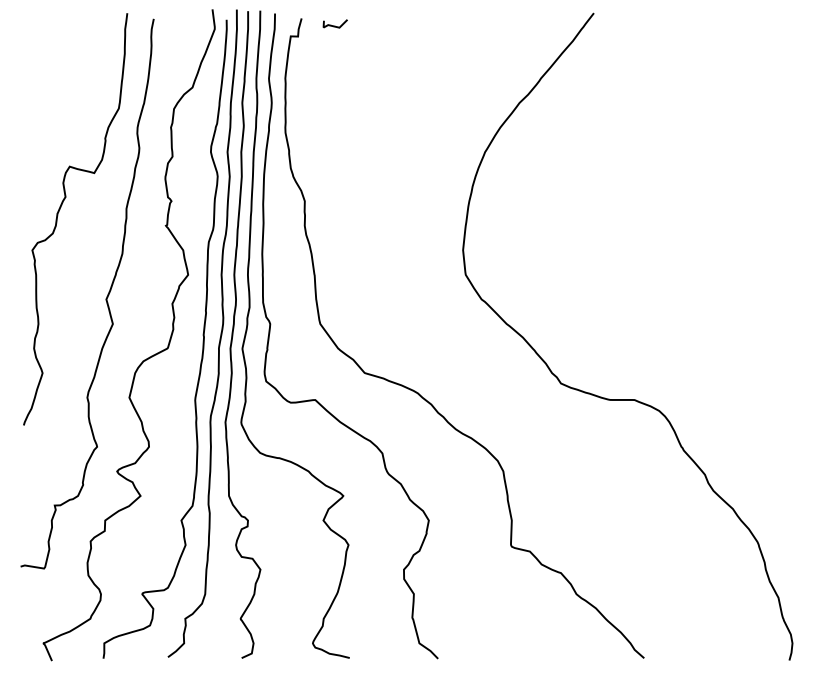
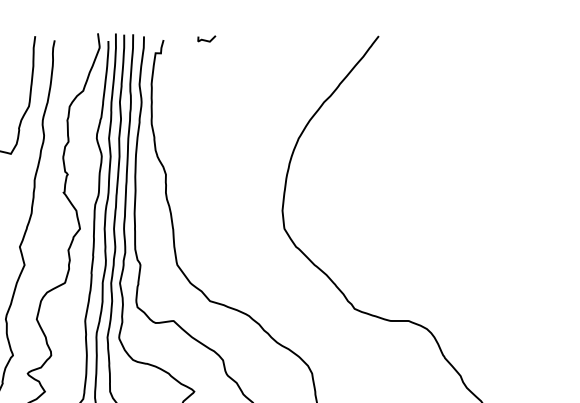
line: (334, 25) -> (206, 40), moved

